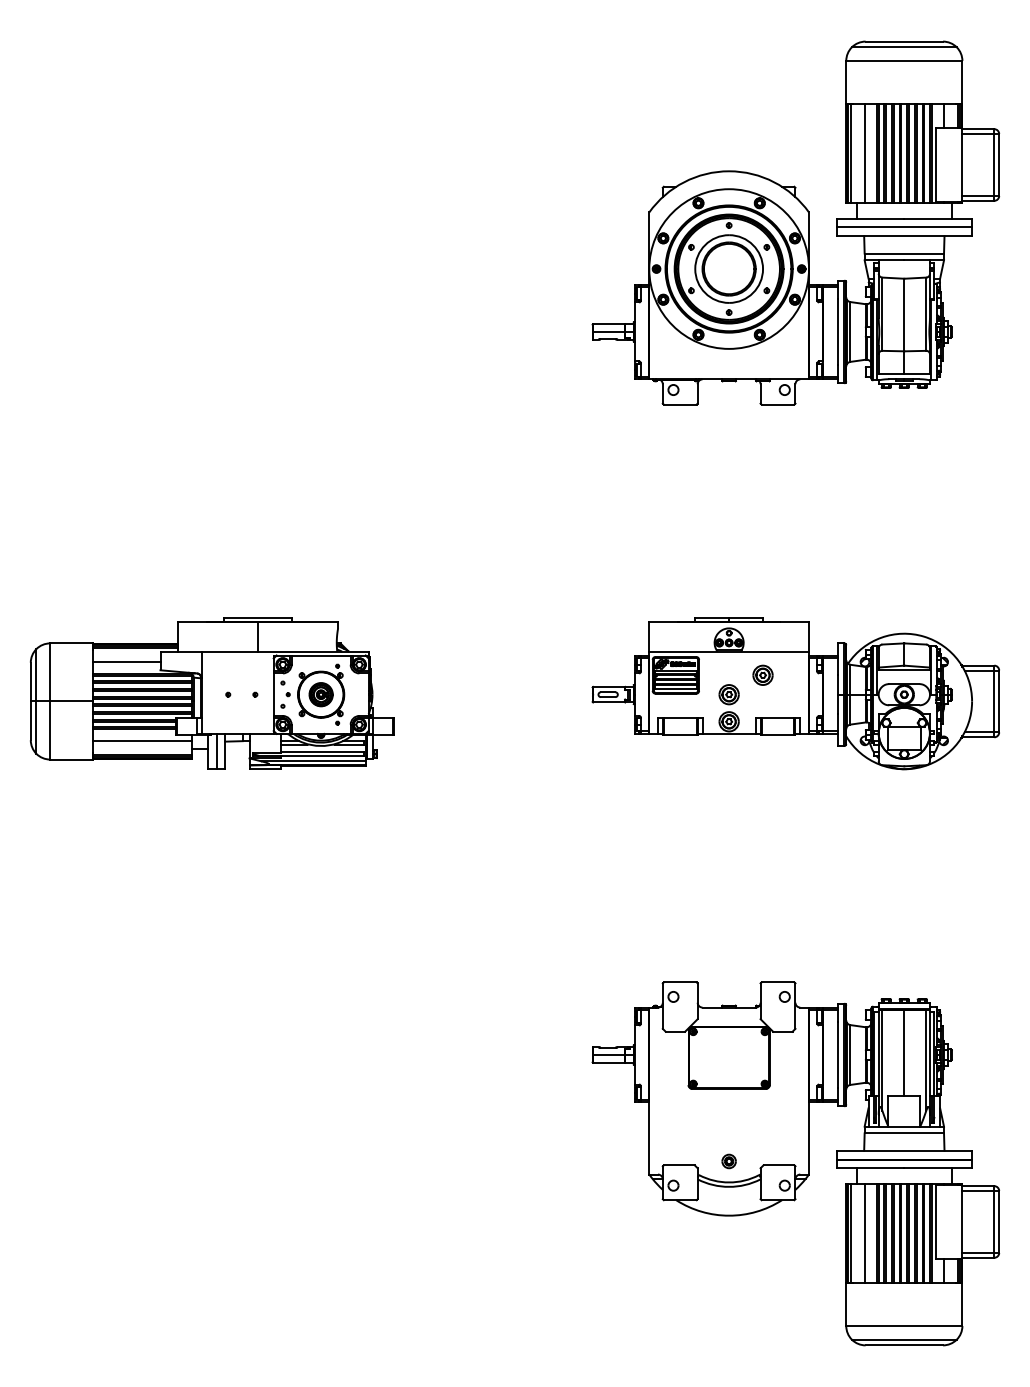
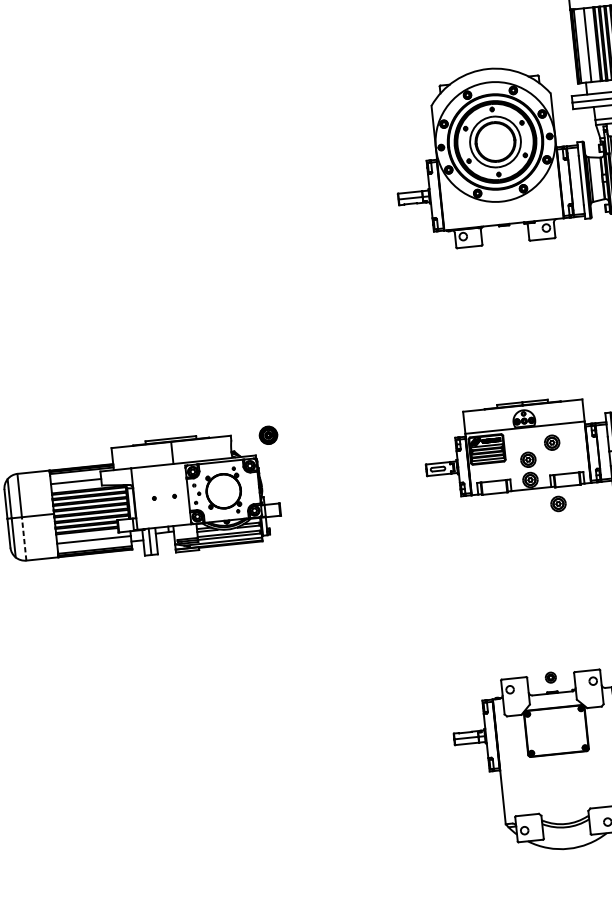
part: (320, 694) -> (268, 435), moved
line: (50, 730) -> (24, 538), solid -> dashed
part: (762, 756) -> (558, 503), added
part: (728, 1161) -> (550, 677), moved

